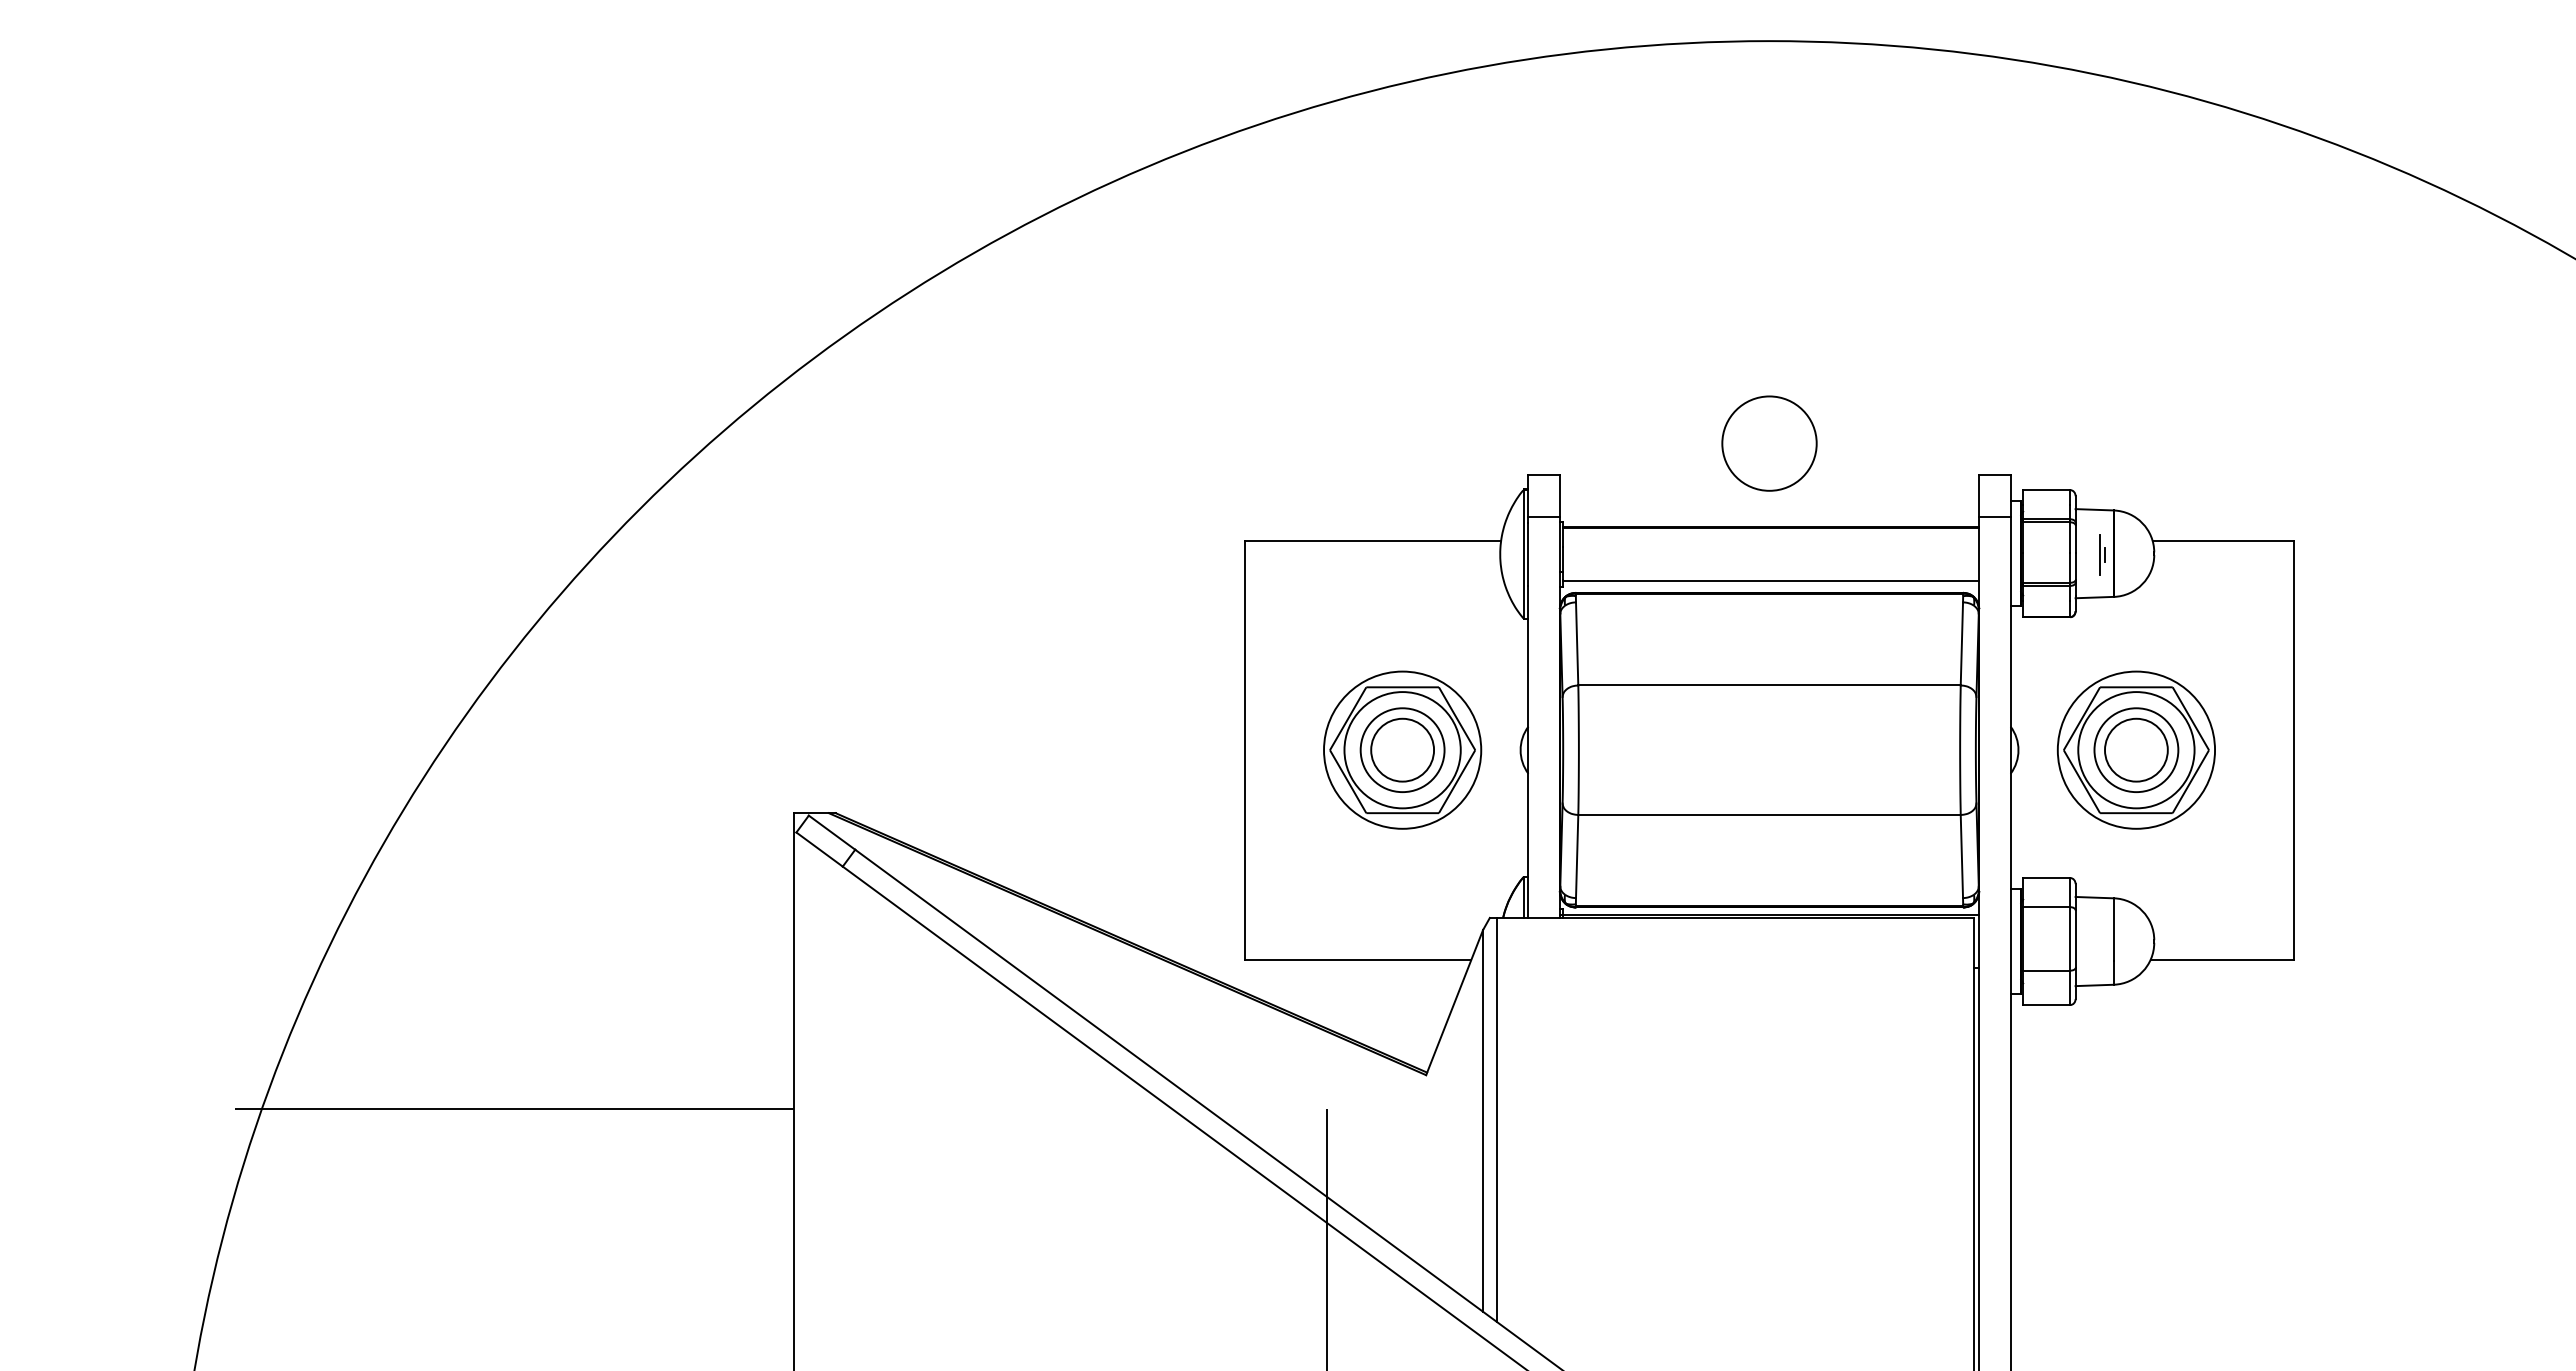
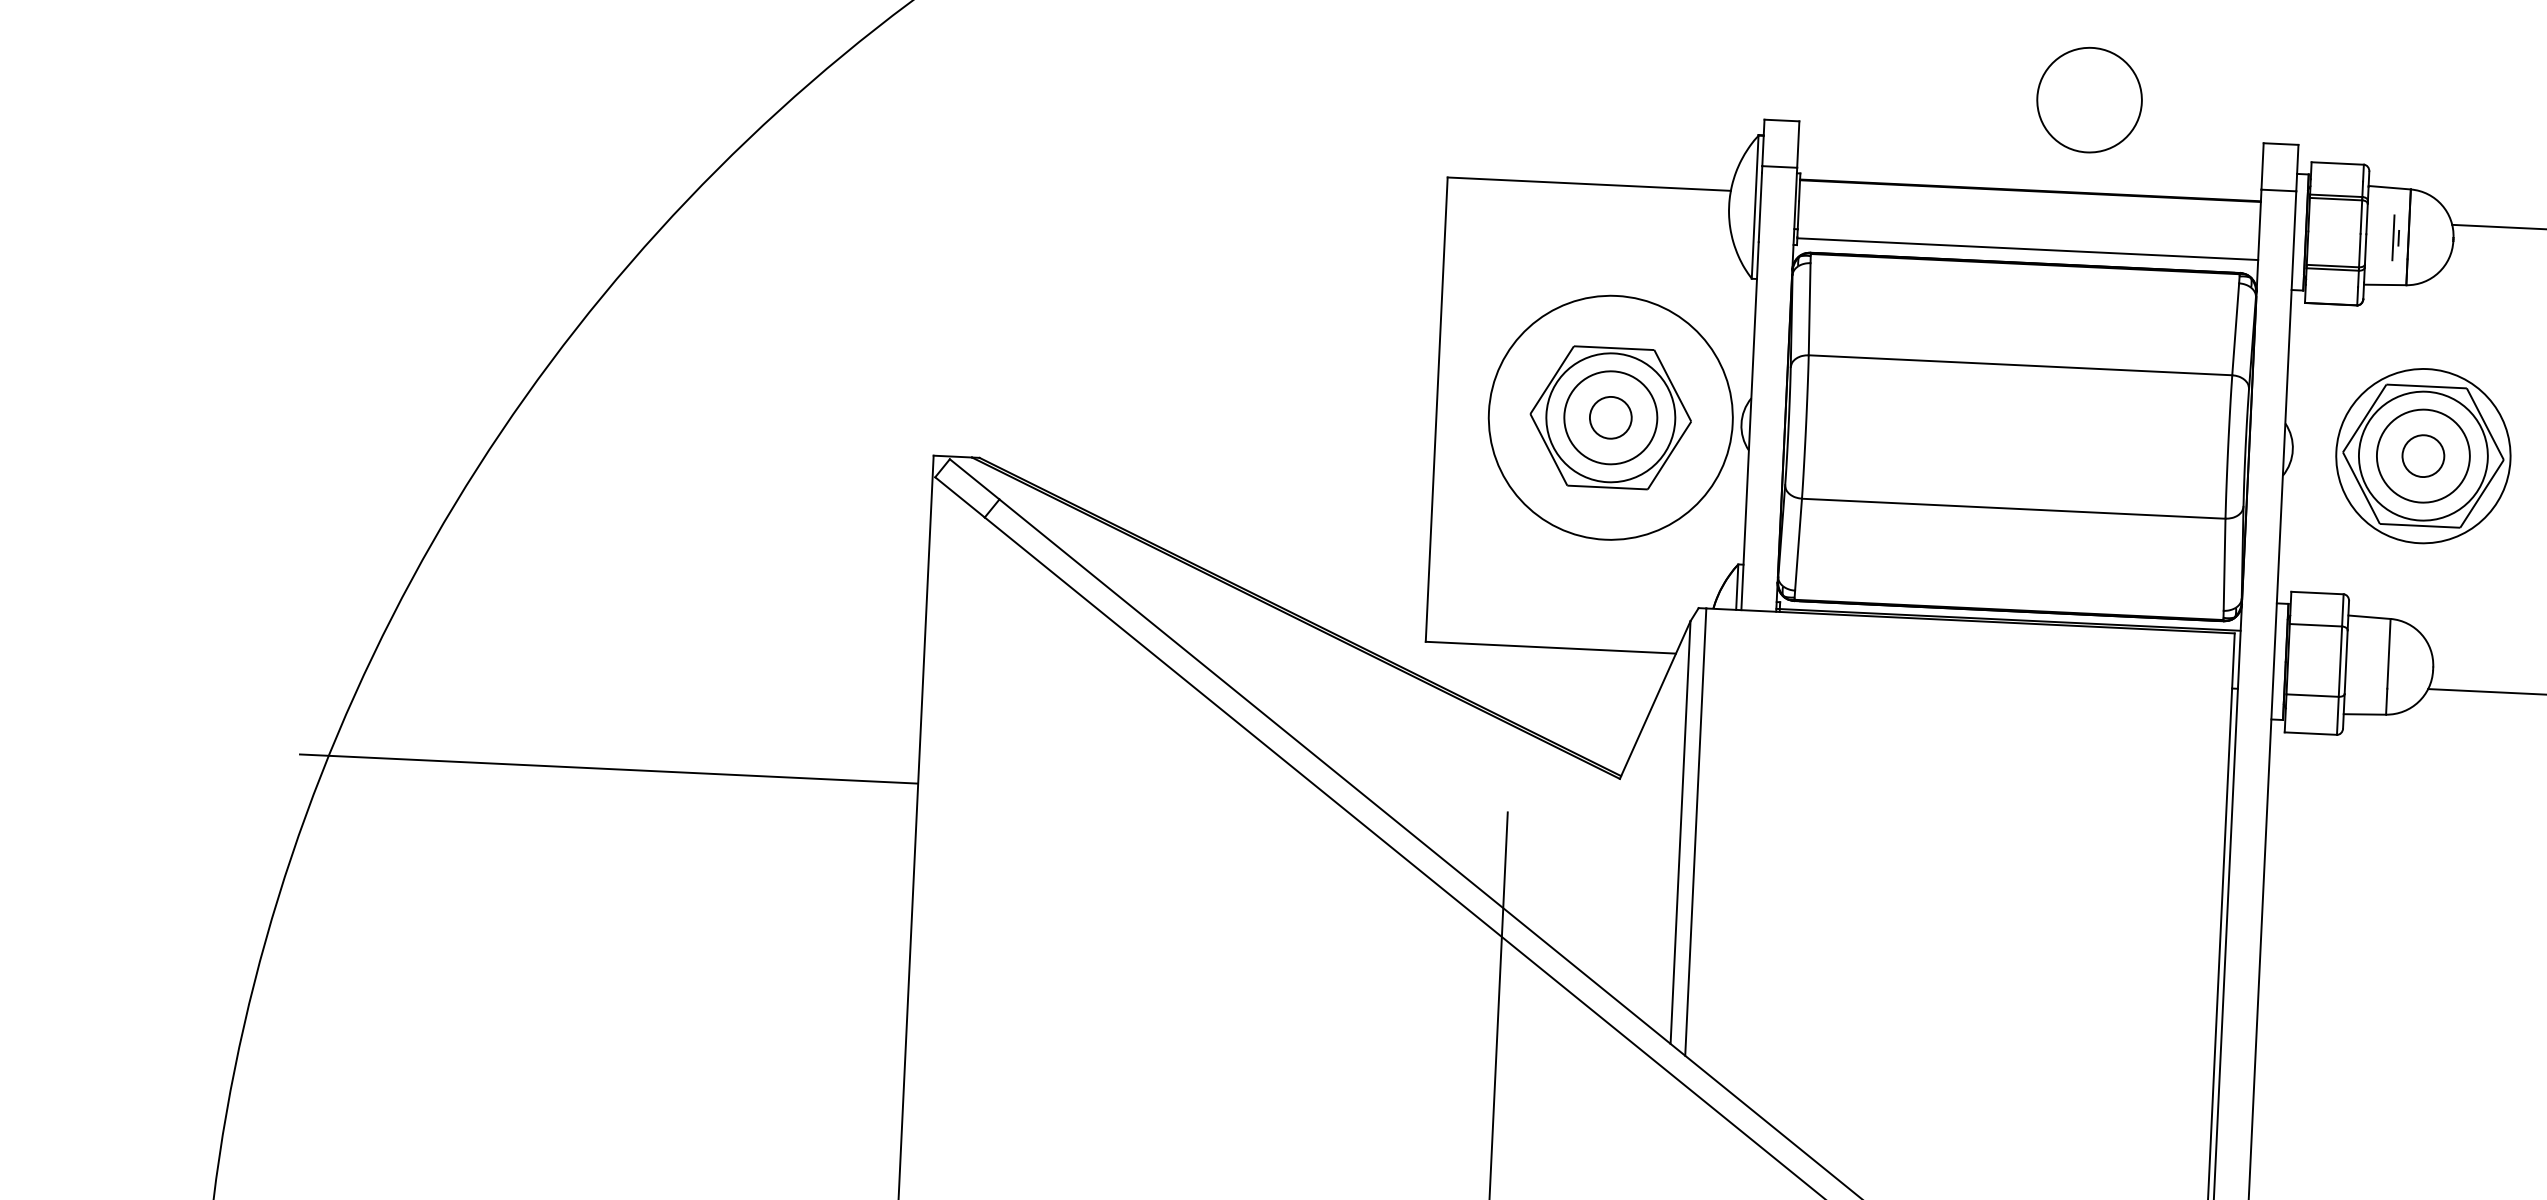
circle: (1769, 443) -> (2089, 100), moved
circle: (1402, 749) -> (1610, 417), size x0.6
circle: (1402, 749) -> (1610, 417), size x1.4
circle: (2136, 749) -> (2423, 455), size x0.6

